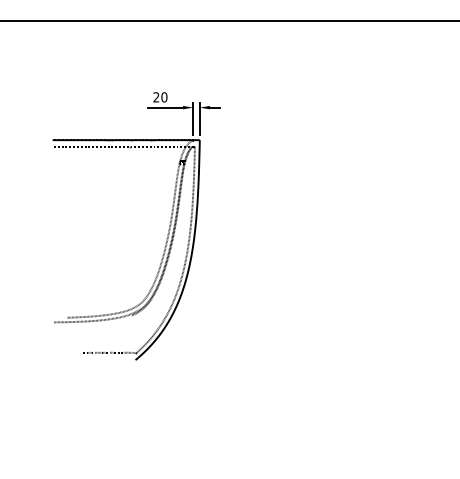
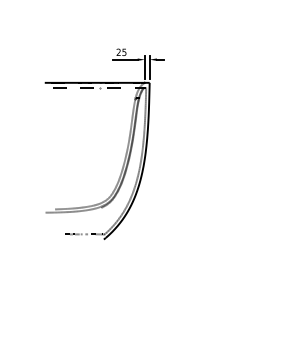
text: (164, 97) -> (124, 52), 20 -> 25

